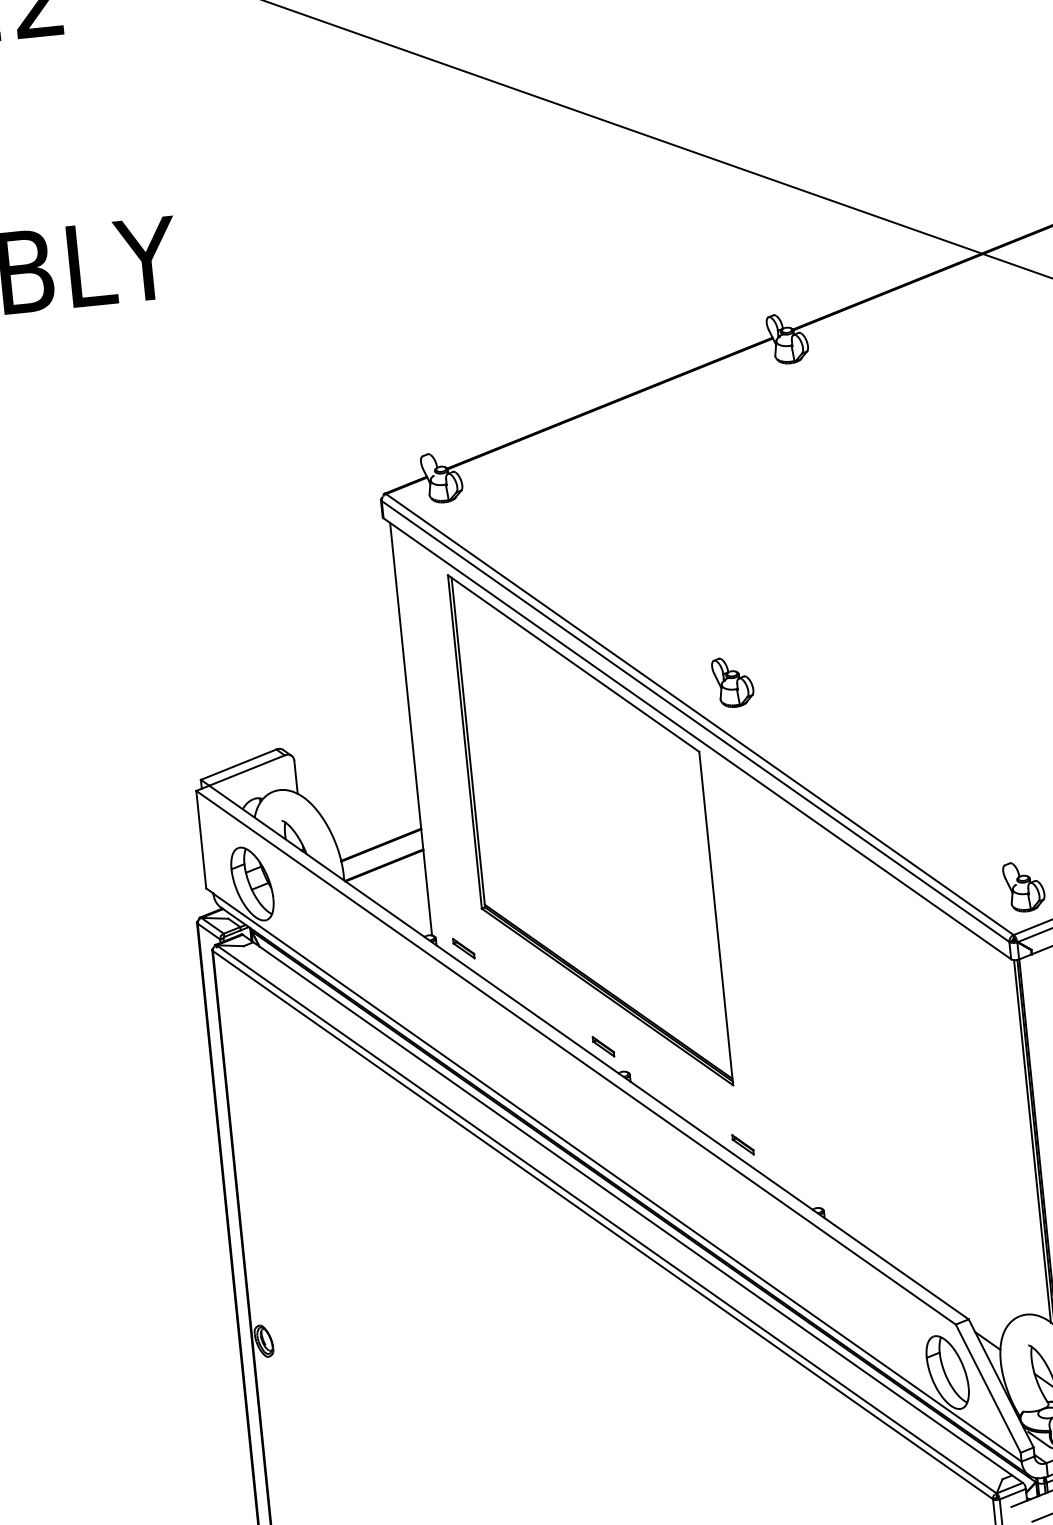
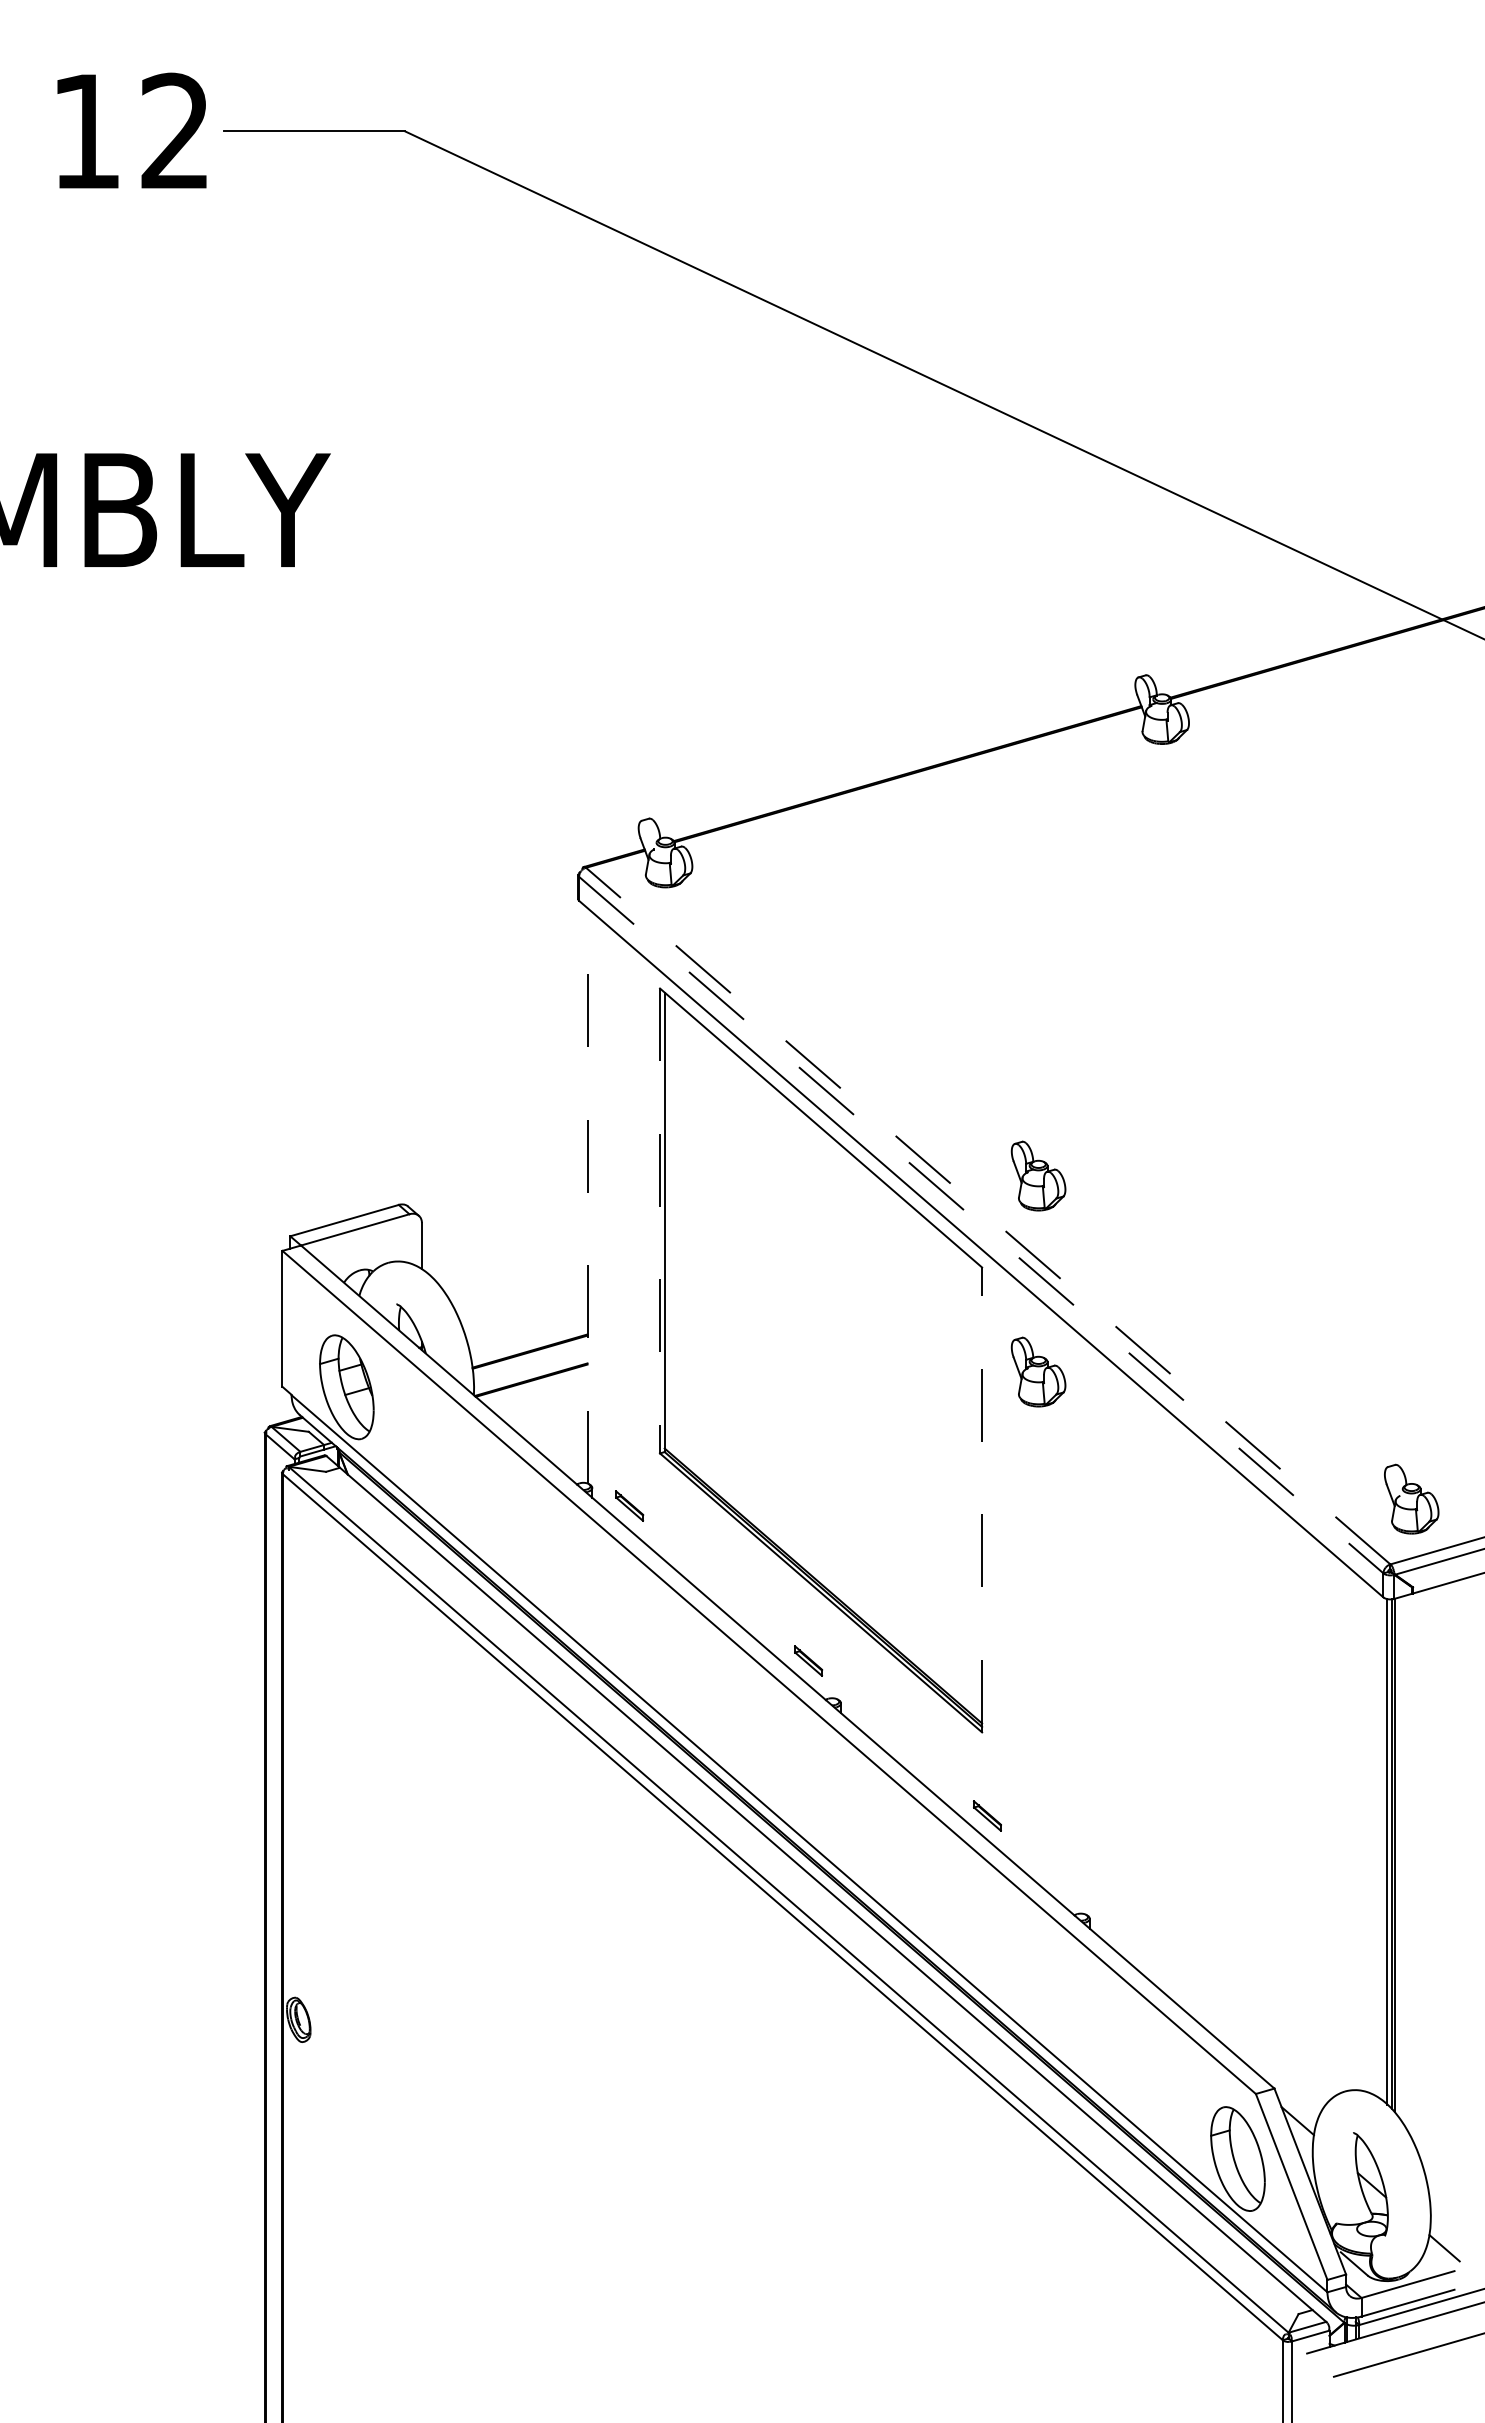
line: (699, 714) -> (987, 1215), solid -> dashed
line: (695, 721) -> (981, 1225), solid -> dashed
line: (411, 728) -> (587, 1195), solid -> dashed
line: (465, 742) -> (660, 1221), solid -> dashed
part: (747, 822) -> (1038, 1371), added
line: (716, 918) -> (982, 1499), solid -> dashed

